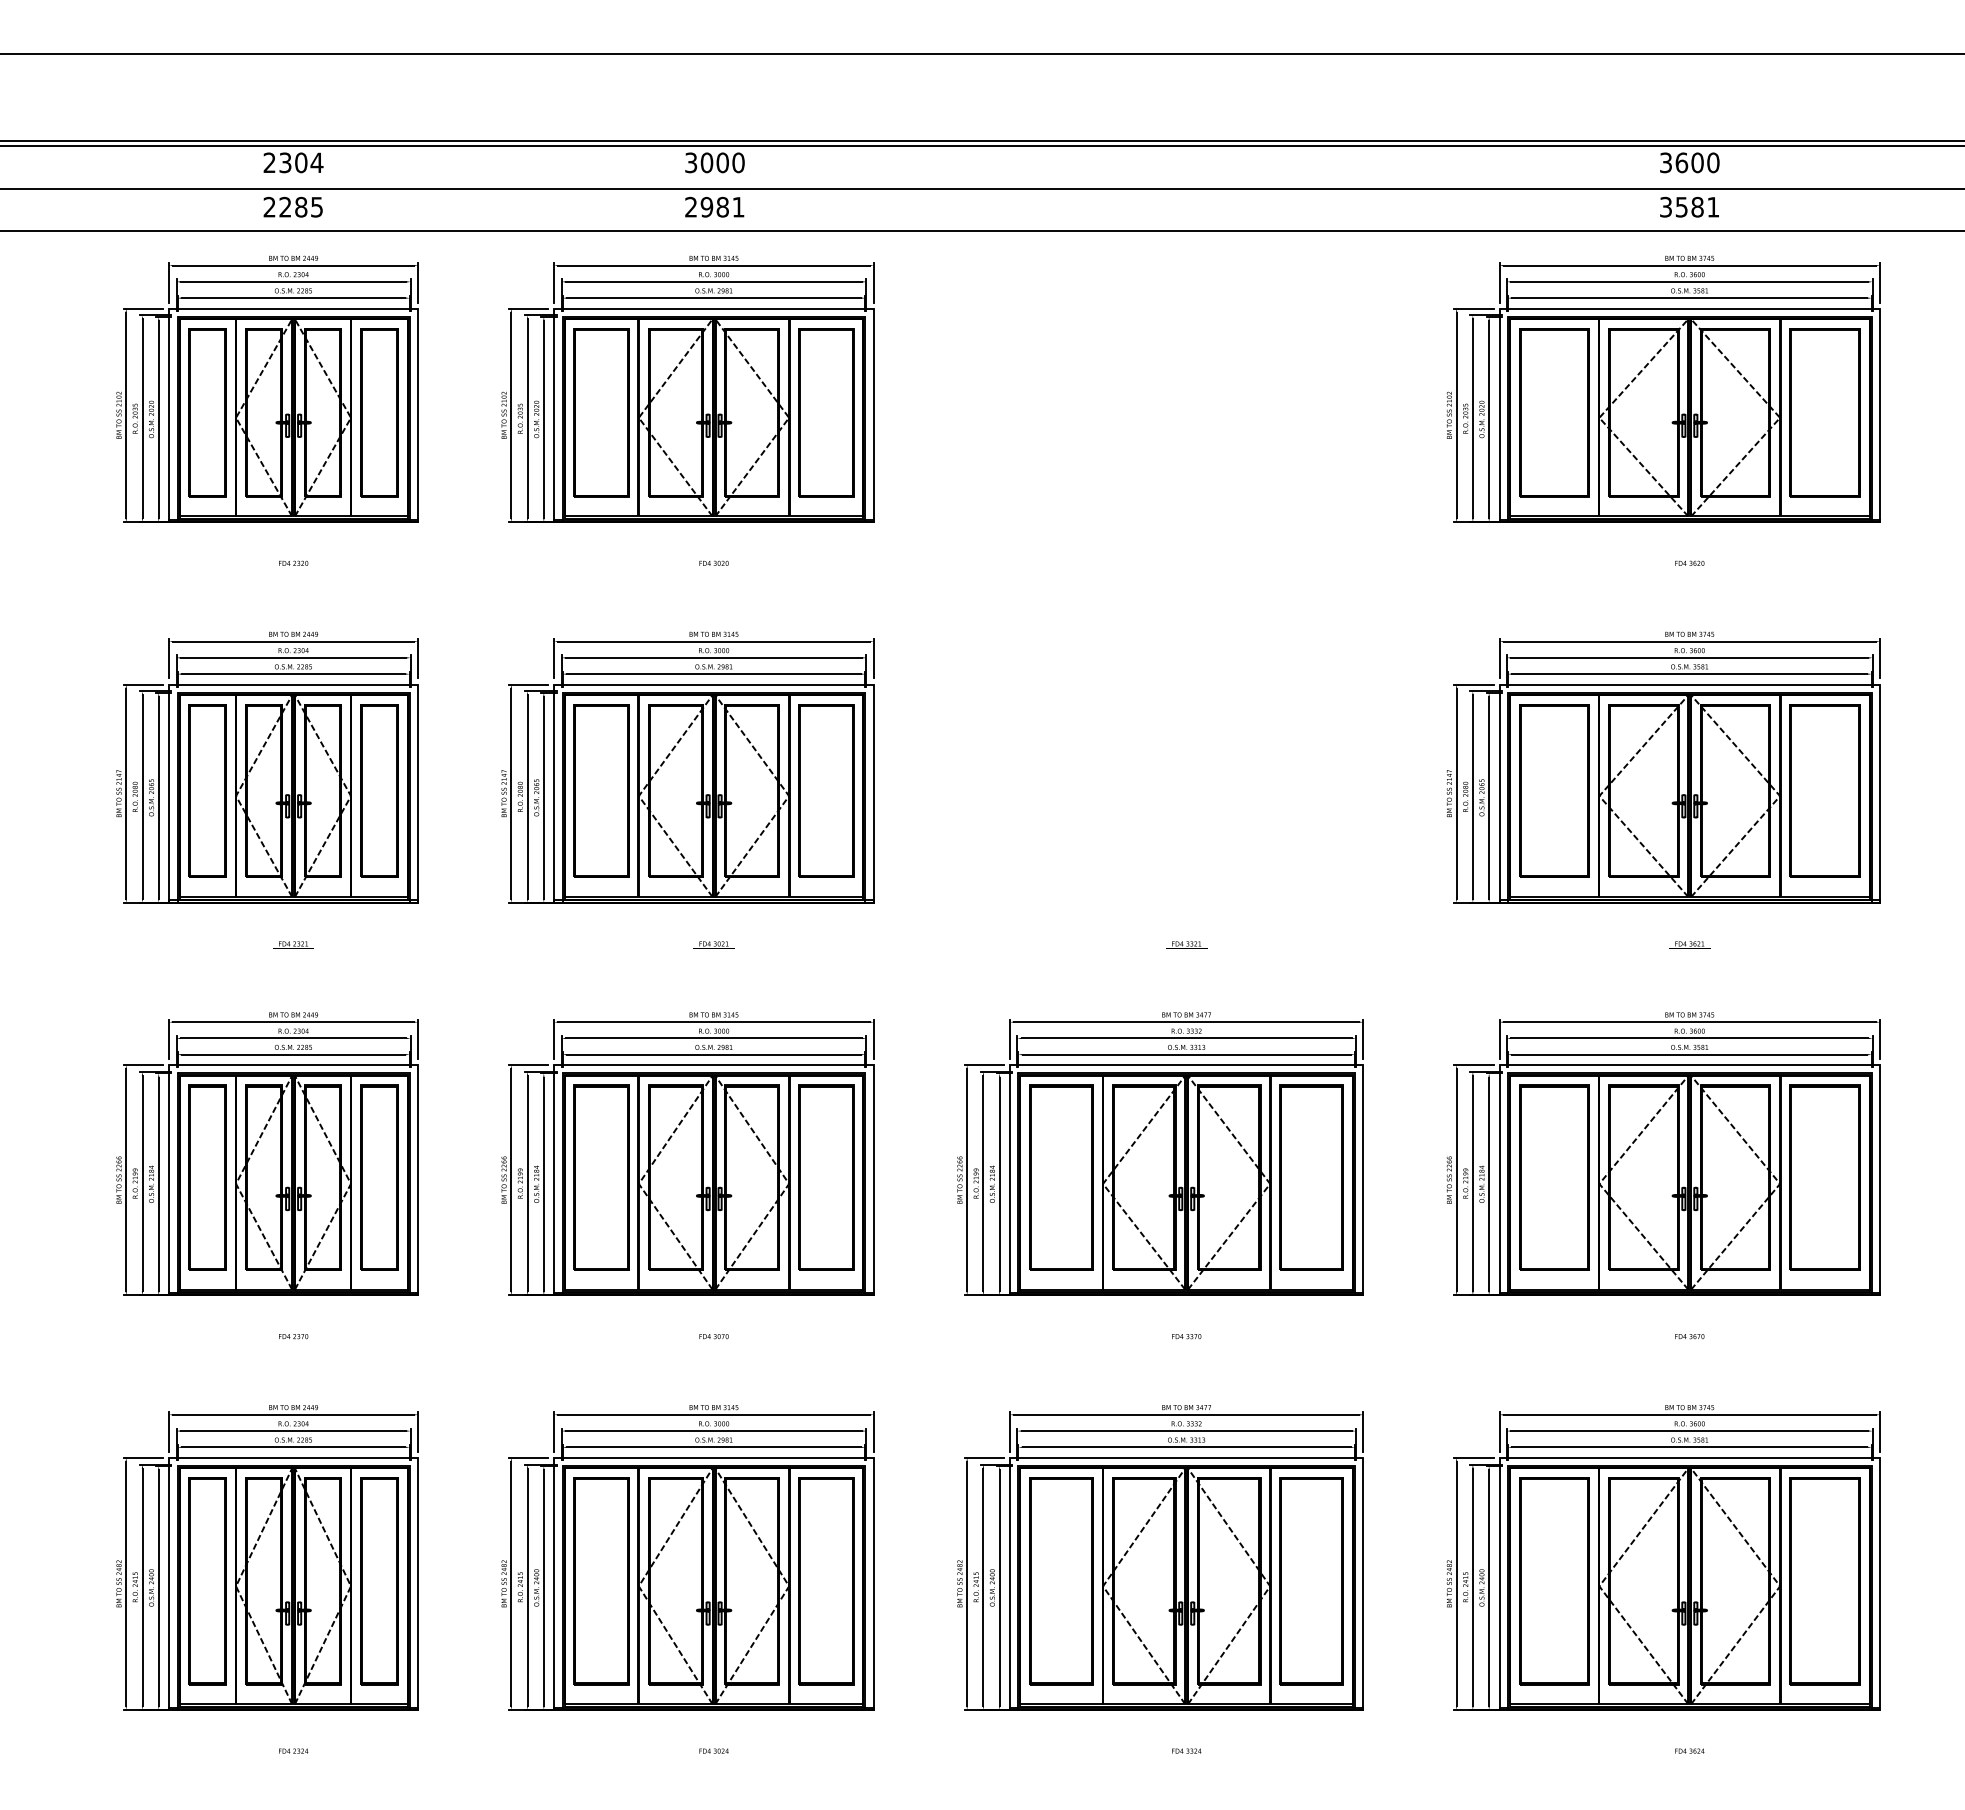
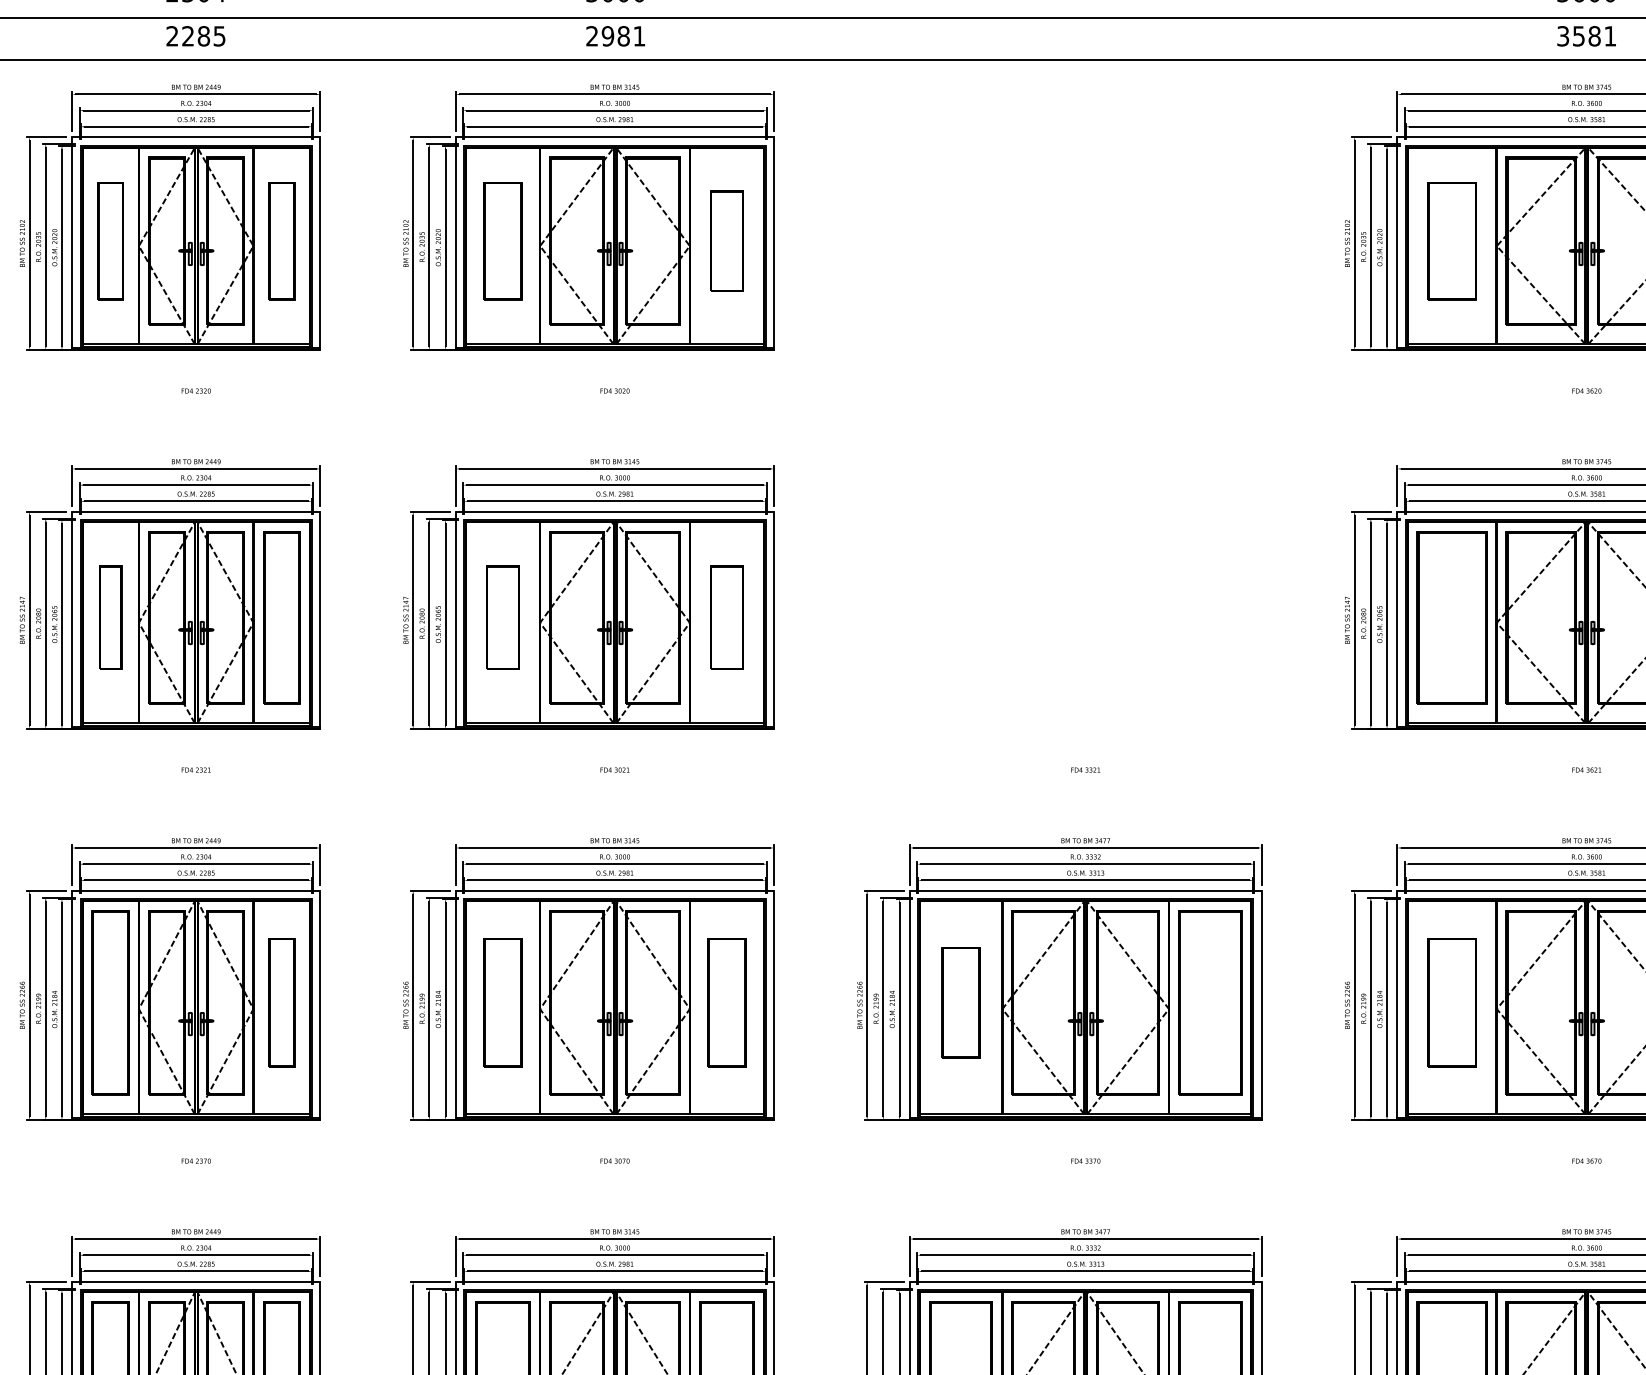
part: (207, 412) -> (110, 240), size x0.7
part: (379, 412) -> (281, 240), size x0.7
part: (601, 412) -> (502, 240), size x0.7
part: (826, 412) -> (727, 240), size x0.6
part: (1554, 412) -> (1452, 240), size x0.7
part: (207, 790) -> (110, 617), size x0.6
part: (601, 790) -> (502, 617), size x0.6
part: (826, 790) -> (727, 617), size x0.6
part: (379, 1177) -> (281, 1002), size x0.7
part: (601, 1177) -> (502, 1002), size x0.7
part: (826, 1177) -> (727, 1002), size x0.7
part: (1061, 1177) -> (961, 1002), size x0.6
part: (1554, 1177) -> (1452, 1002), size x0.7

